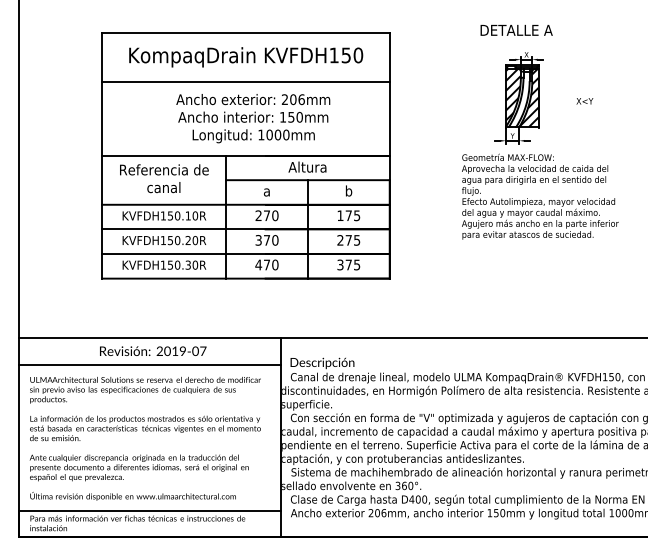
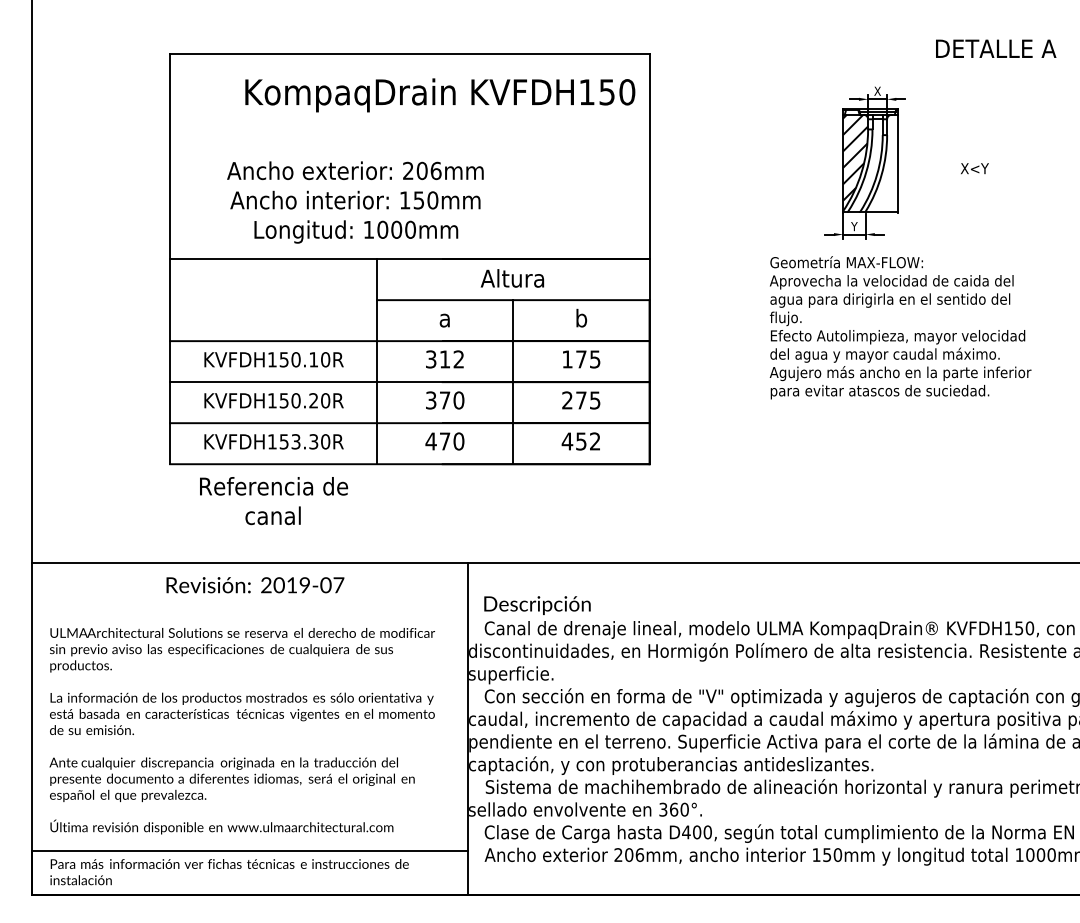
text: (516, 30) -> (995, 49), moved
text: (246, 57) -> (440, 95), moved
line: (245, 81) -> (409, 135), removed
hatch: (528, 98) -> (880, 164), removed
text: (253, 118) -> (355, 202), moved
text: (164, 178) -> (274, 500), moved
text: (266, 215) -> (444, 359), 270 -> 312
text: (177, 264) -> (295, 440), KVFDH150.30R -> KVFDH153.30R
text: (348, 264) -> (580, 440), 375 -> 452
line: (149, 364) -> (249, 607), removed

